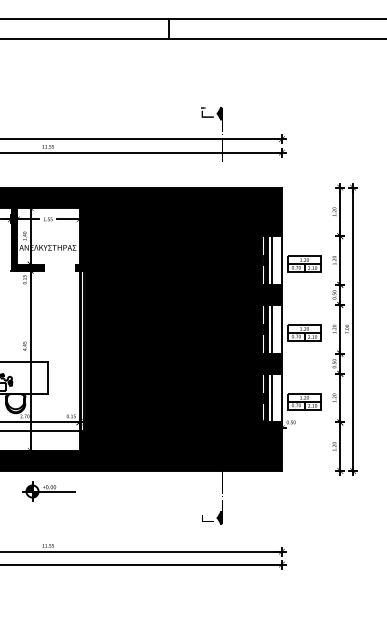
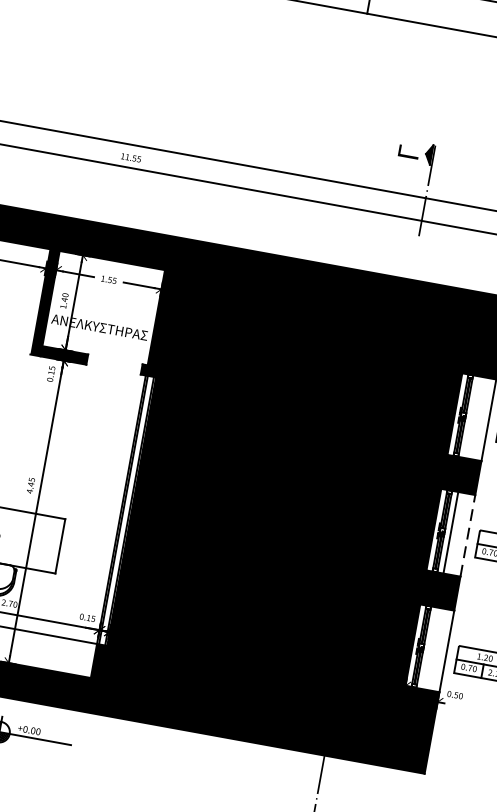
text: (207, 112) -> (409, 148), Γ' -> Γ
line: (271, 260) -> (471, 417), removed
line: (281, 328) -> (467, 534), solid -> dashed
line: (271, 397) -> (429, 647), removed

